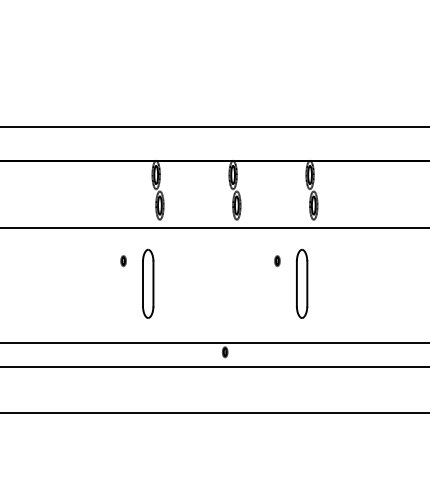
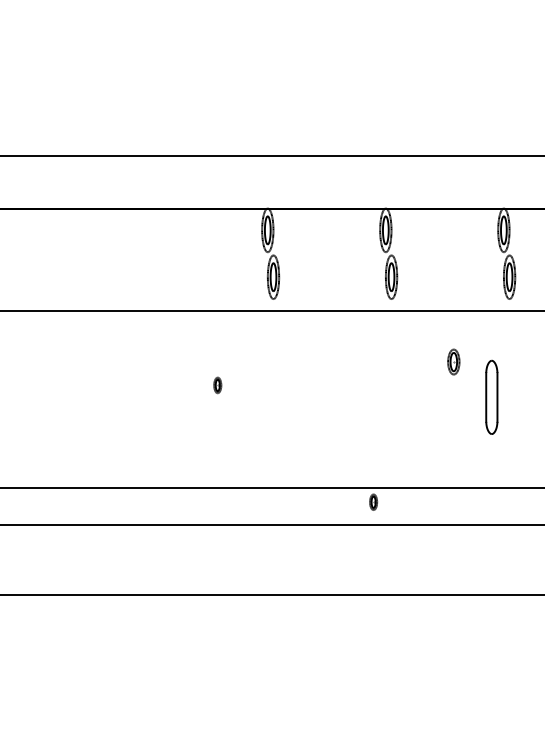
part: (123, 261) -> (217, 386), moved
part: (277, 261) -> (453, 362), size x1.6
part: (148, 283) -> (255, 396), removed
part: (302, 283) -> (492, 396), size x0.7

